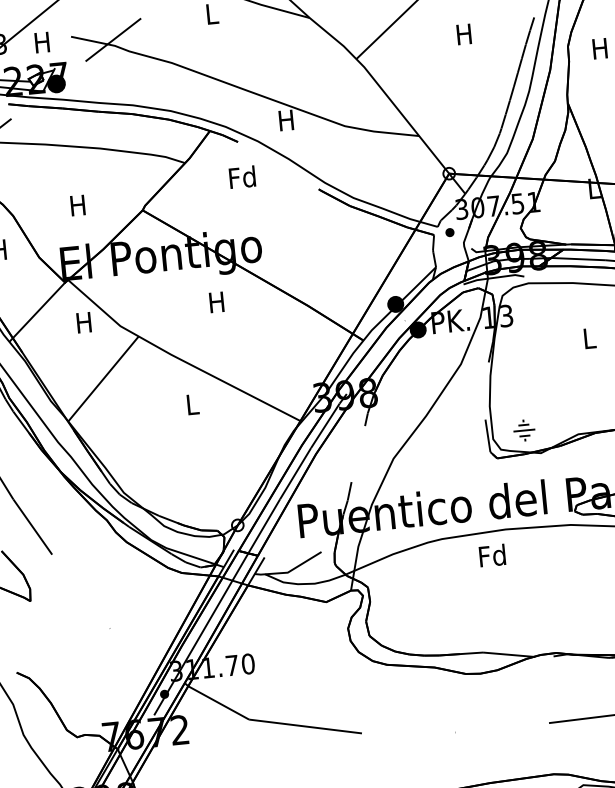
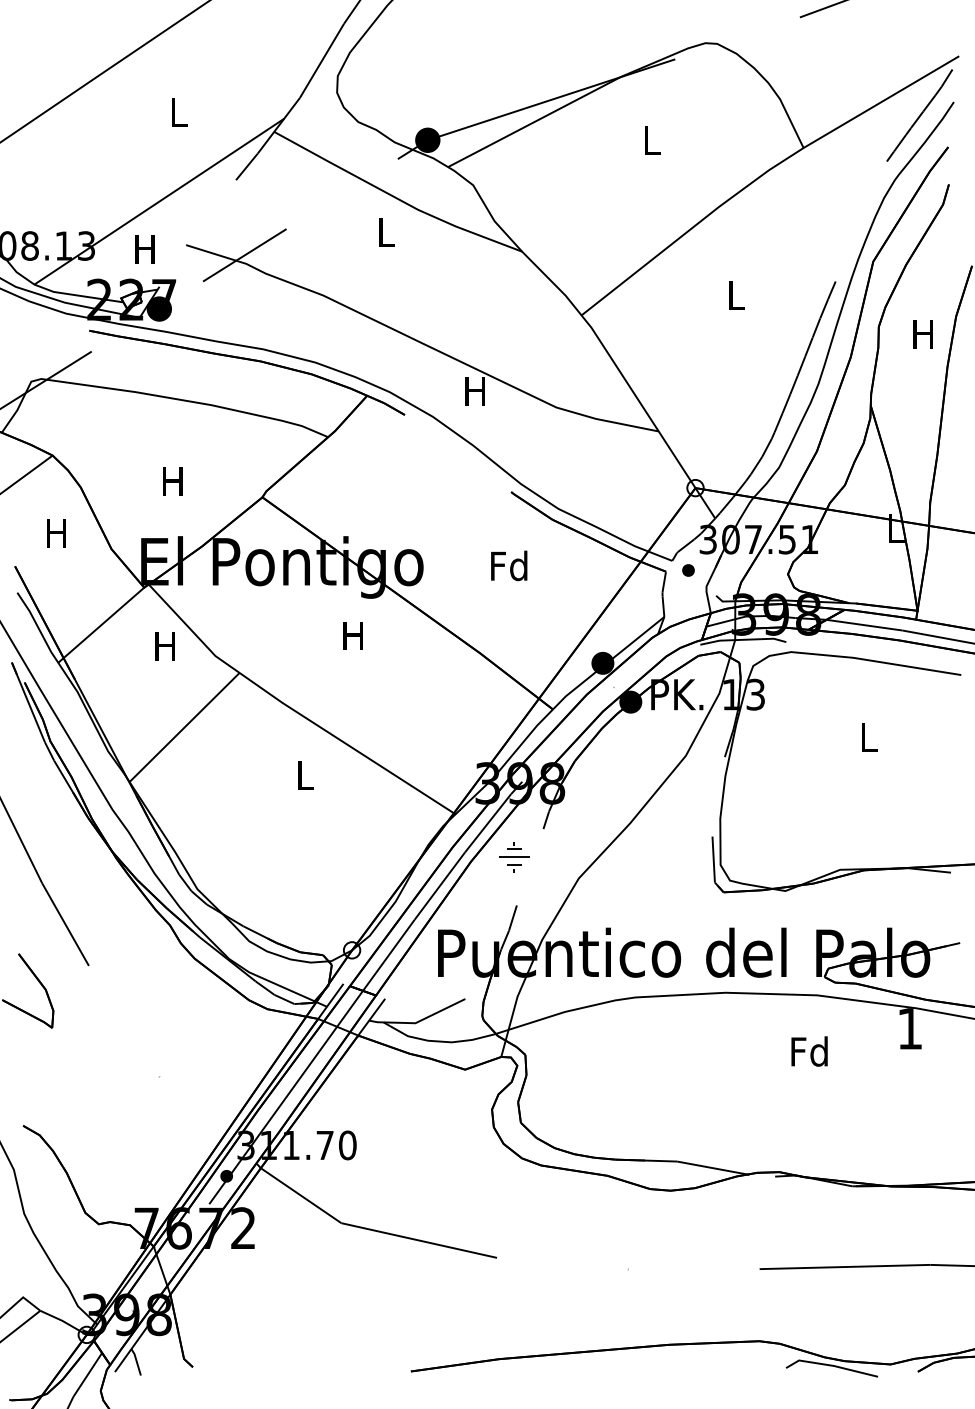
text: (464, 34) -> (735, 295), H -> L
text: (242, 177) -> (509, 565), moved
part: (524, 430) -> (514, 857), moved
text: (492, 555) -> (809, 1051), moved

